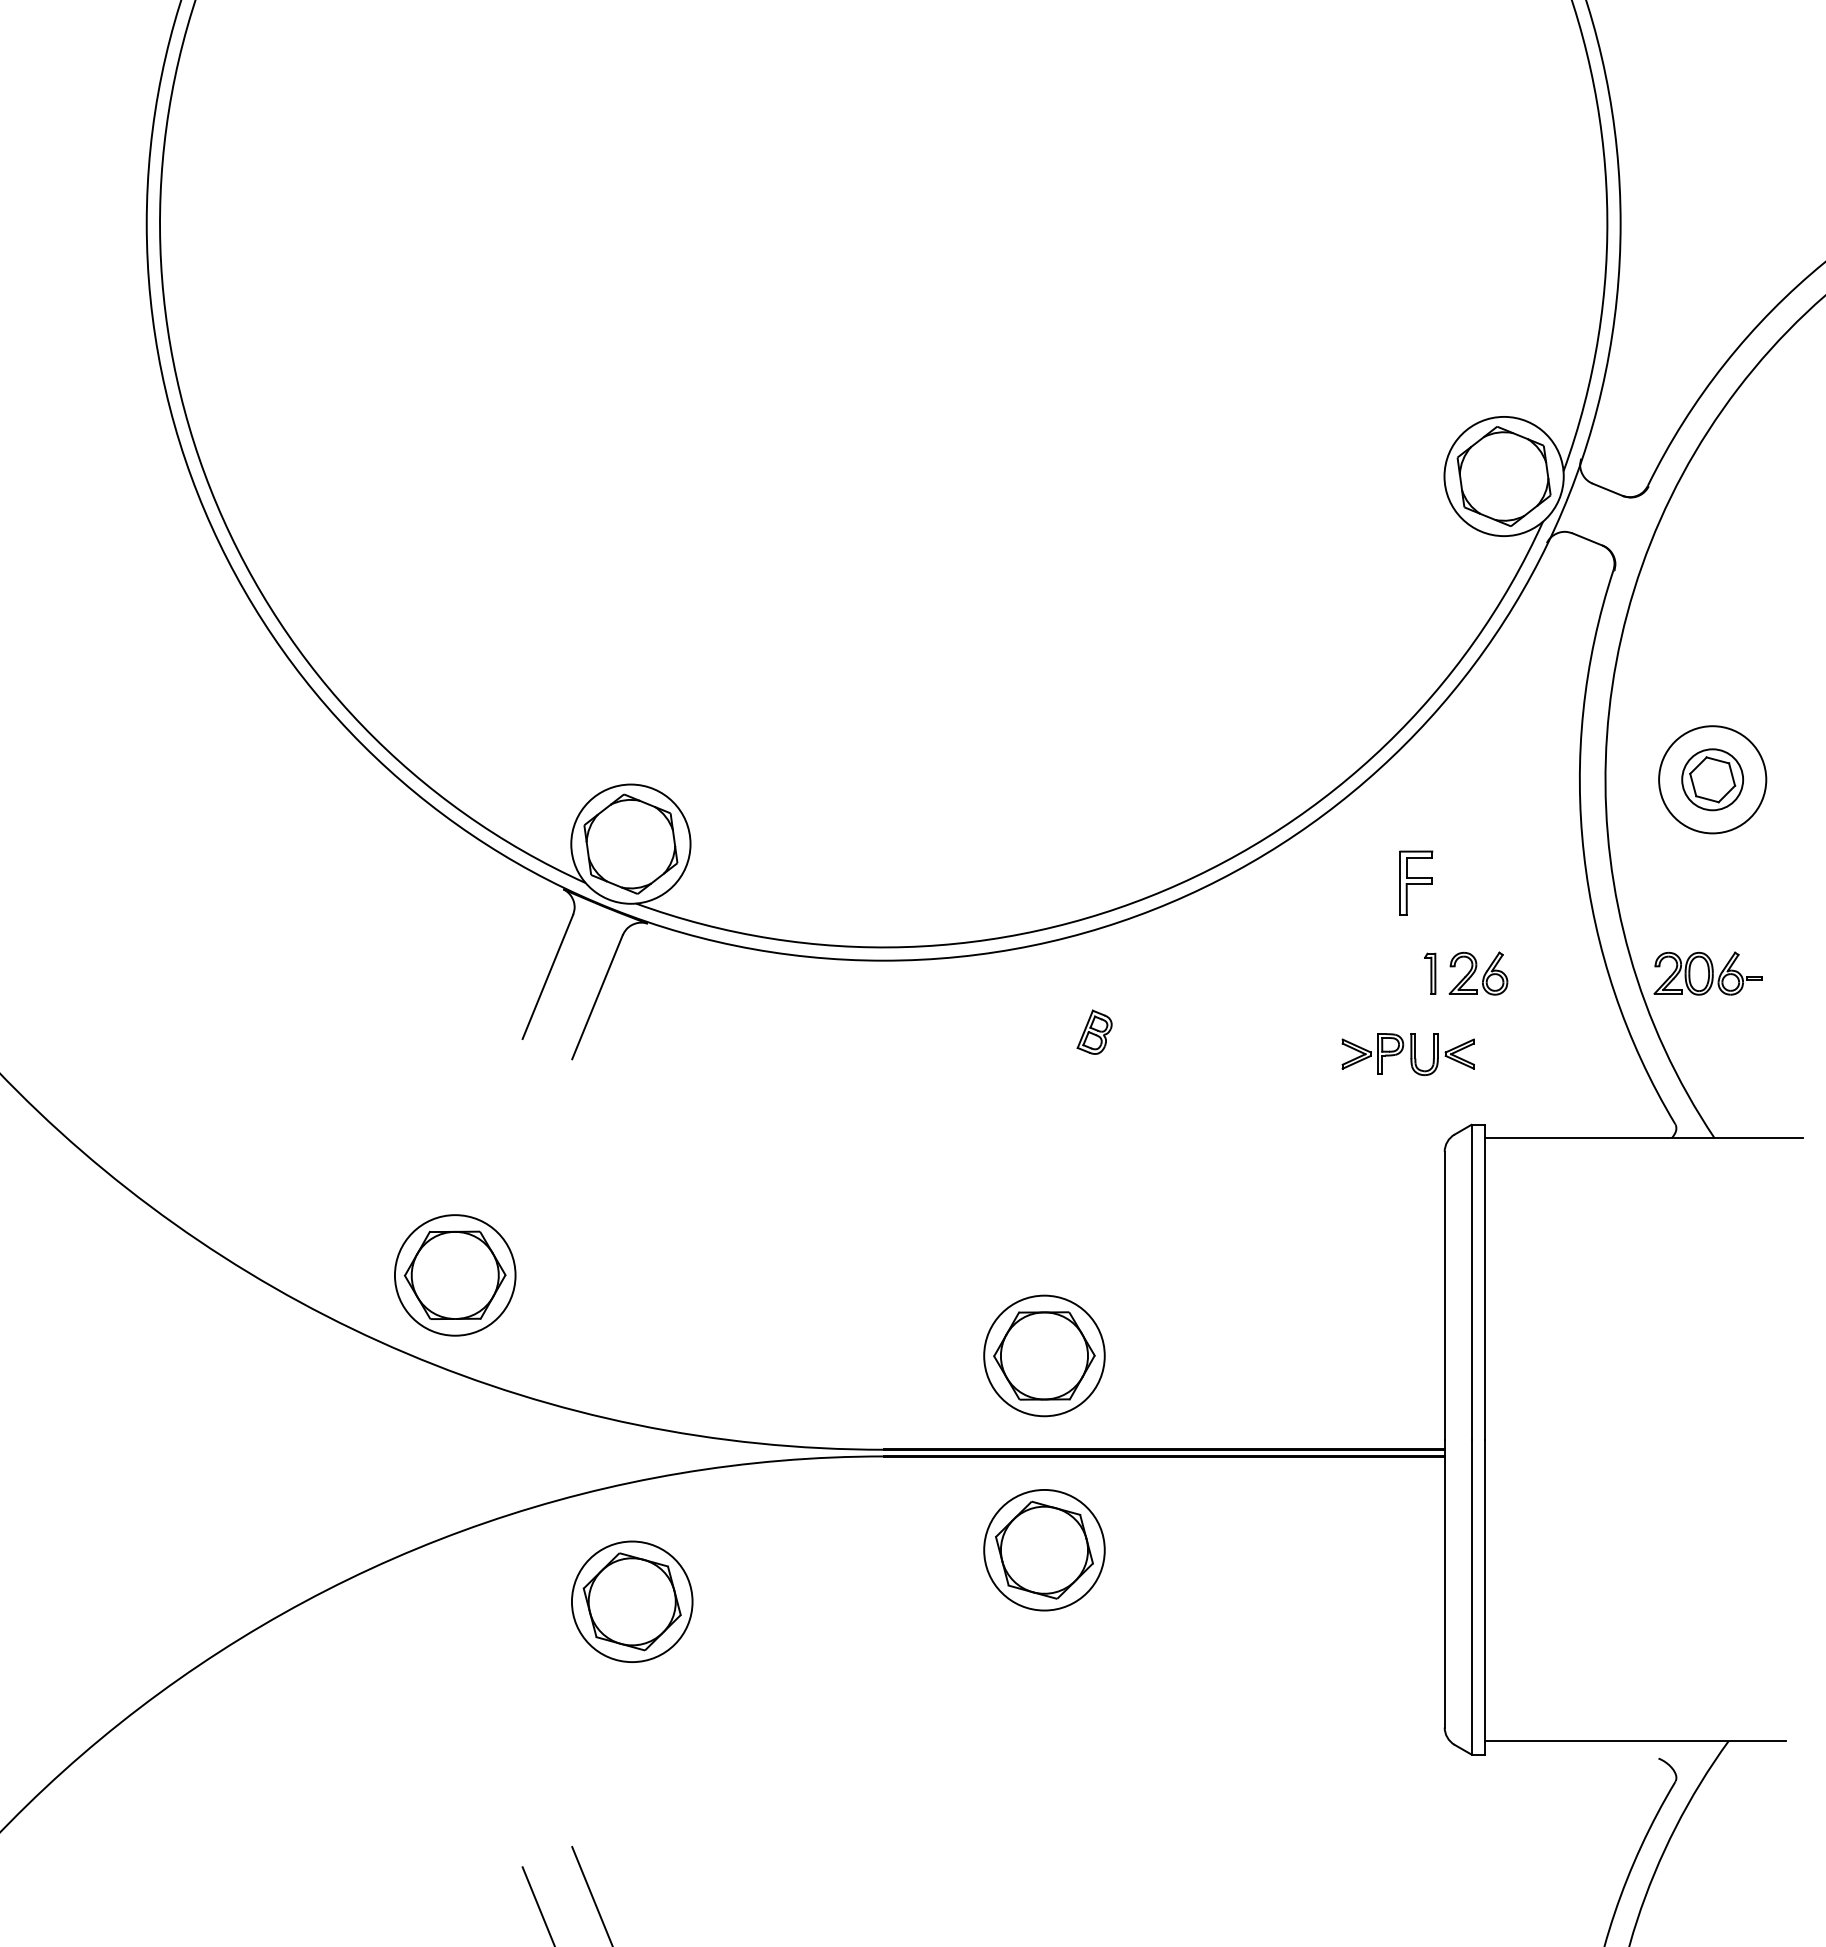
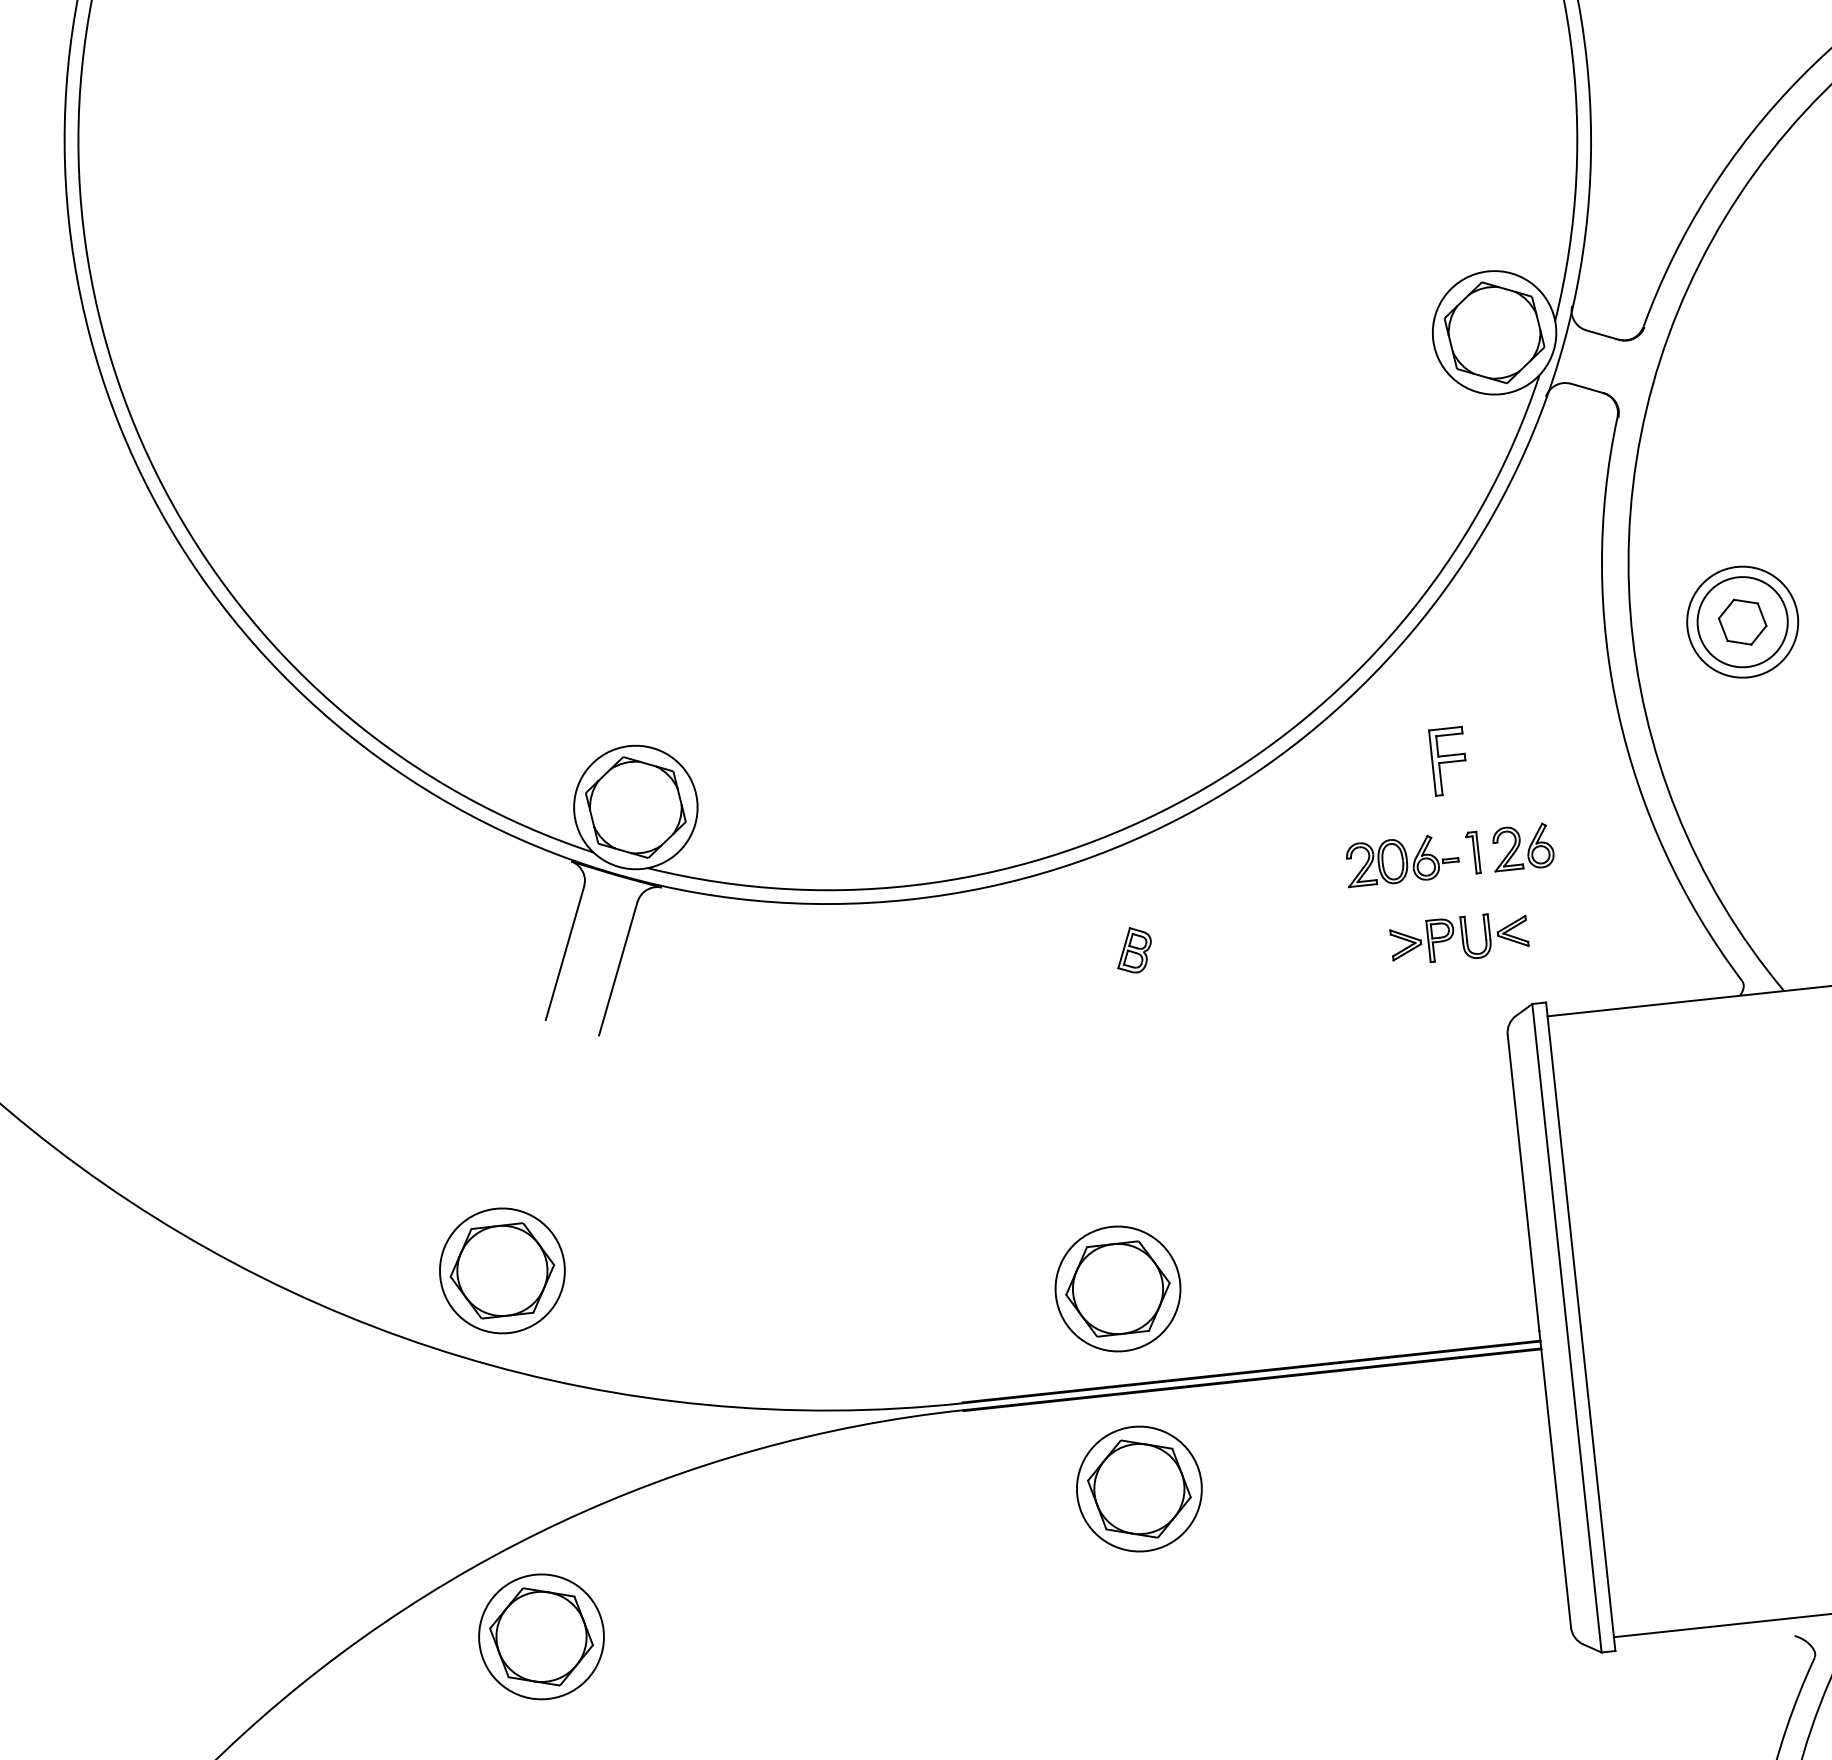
circle: (1712, 779) -> (1742, 621), size x1.43
part: (1707, 973) -> (1401, 860), moved
part: (632, 1601) -> (541, 1636), moved

